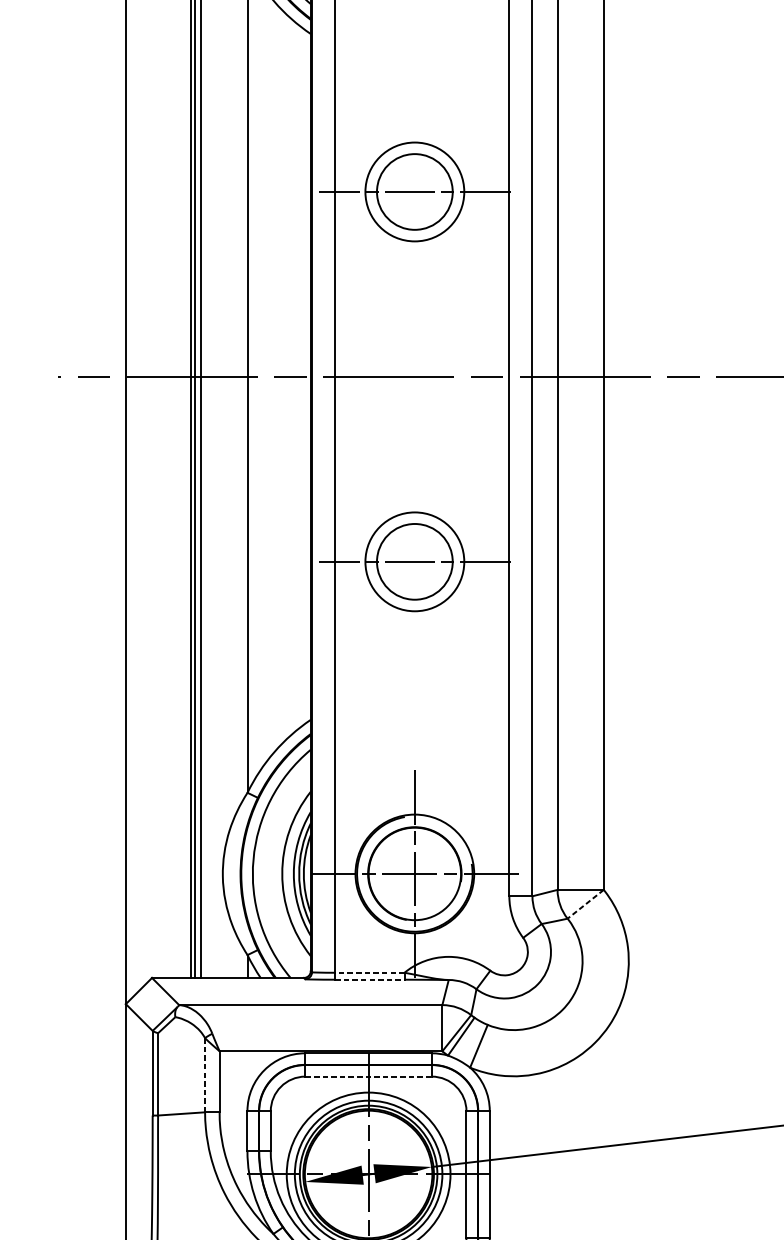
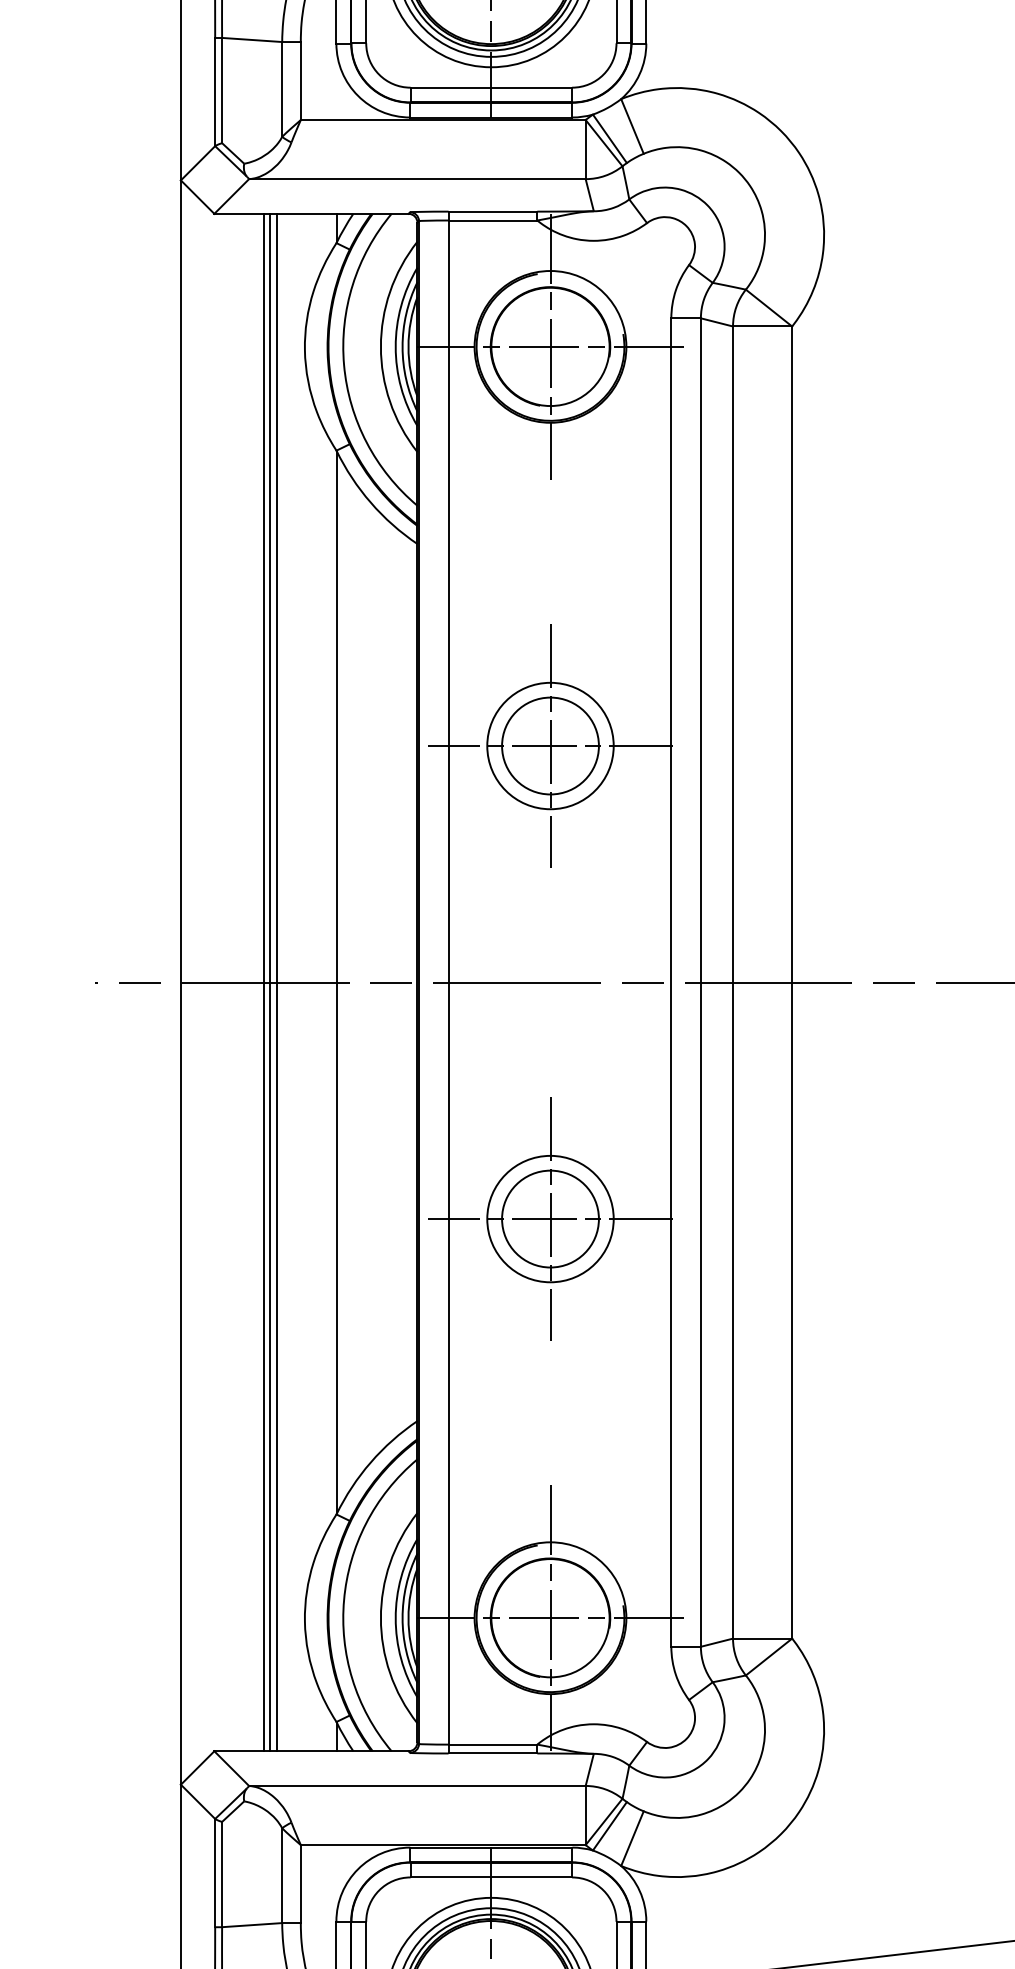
line: (414, 191) -> (550, 745), added
line: (414, 561) -> (550, 1218), added
line: (586, 904) -> (769, 1657), dashed -> solid
line: (369, 972) -> (492, 1744), dashed -> solid
line: (370, 979) -> (493, 1753), dashed -> solid
line: (205, 1075) -> (282, 1876), dashed -> solid
line: (368, 1076) -> (491, 1877), dashed -> solid

